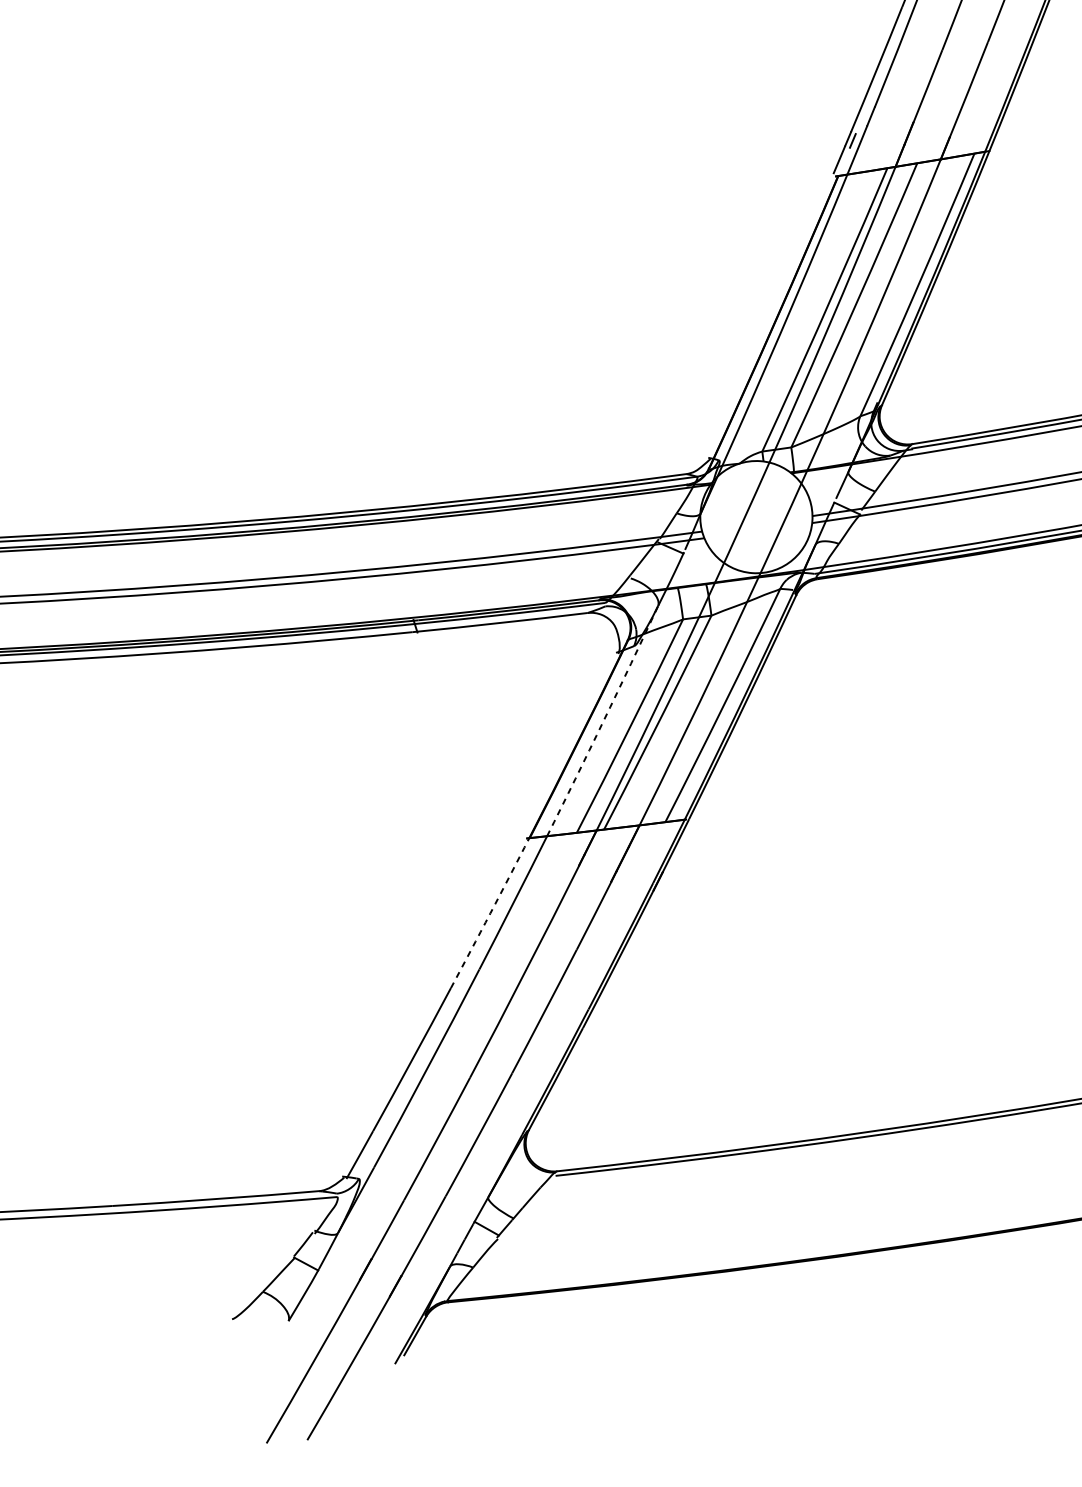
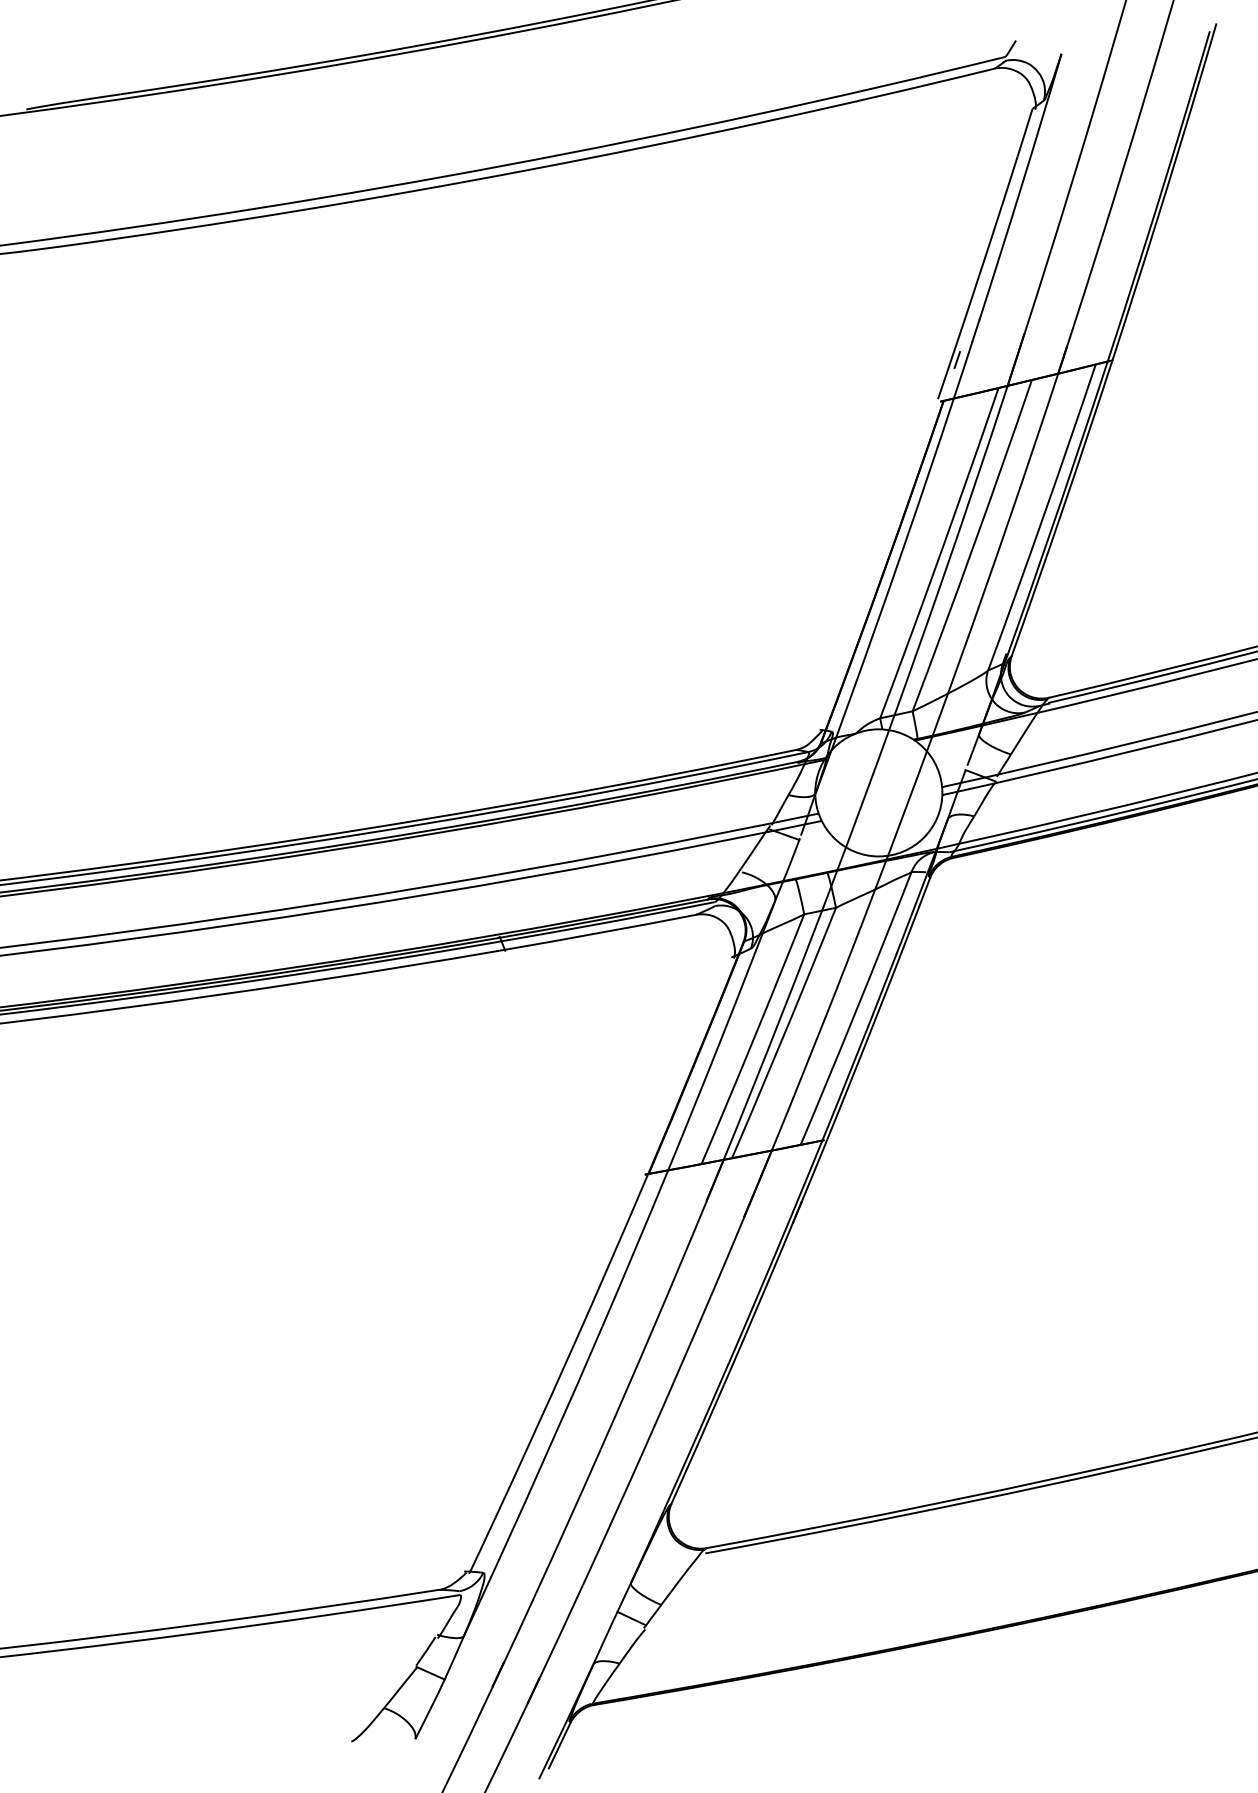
arc: (603, 721) -> (722, 1036), dashed -> solid
arc: (490, 913) -> (610, 1262), dashed -> solid

